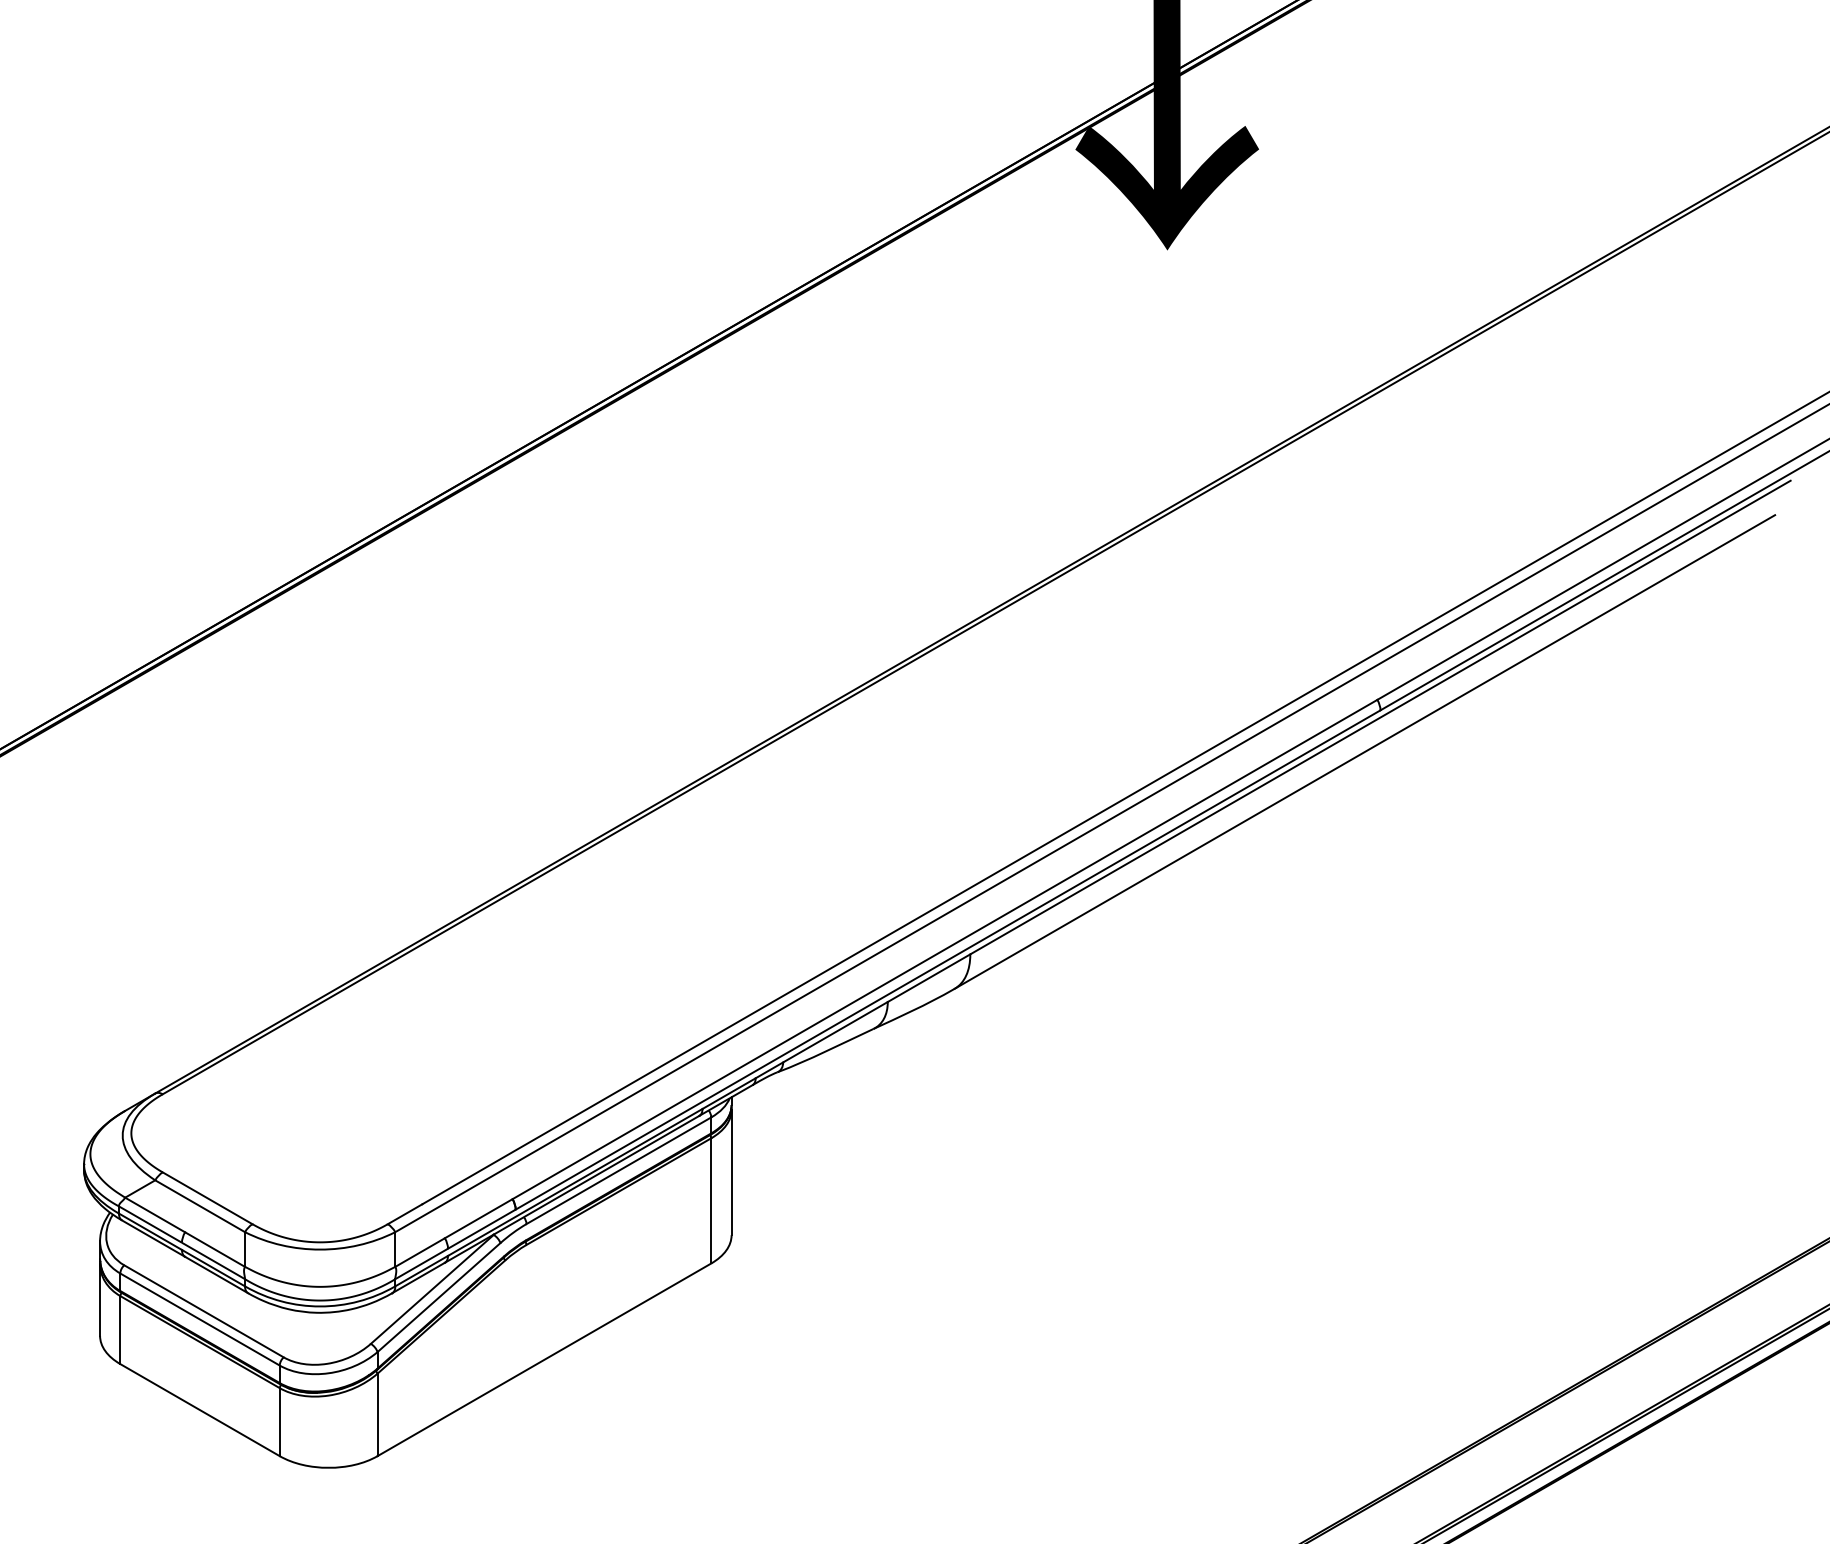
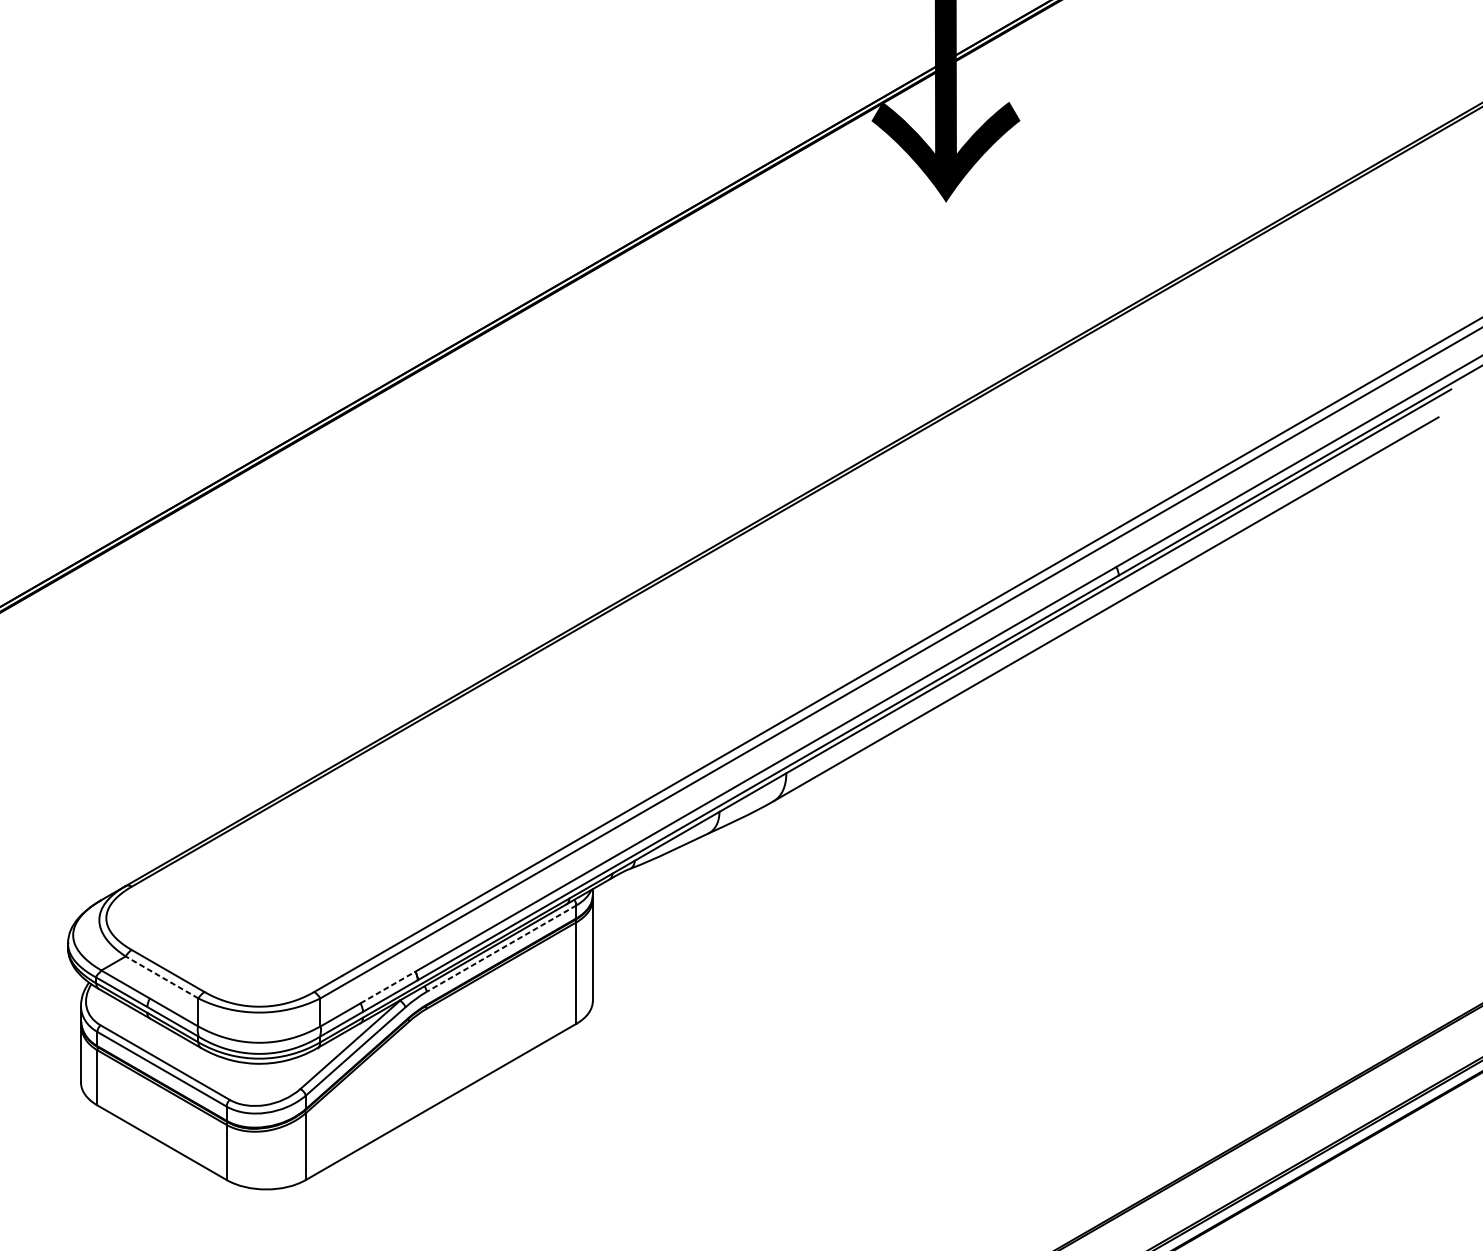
line: (618, 1170) -> (501, 948), solid -> dashed
line: (200, 1206) -> (162, 977), solid -> dashed
line: (479, 1218) -> (388, 987), solid -> dashed

